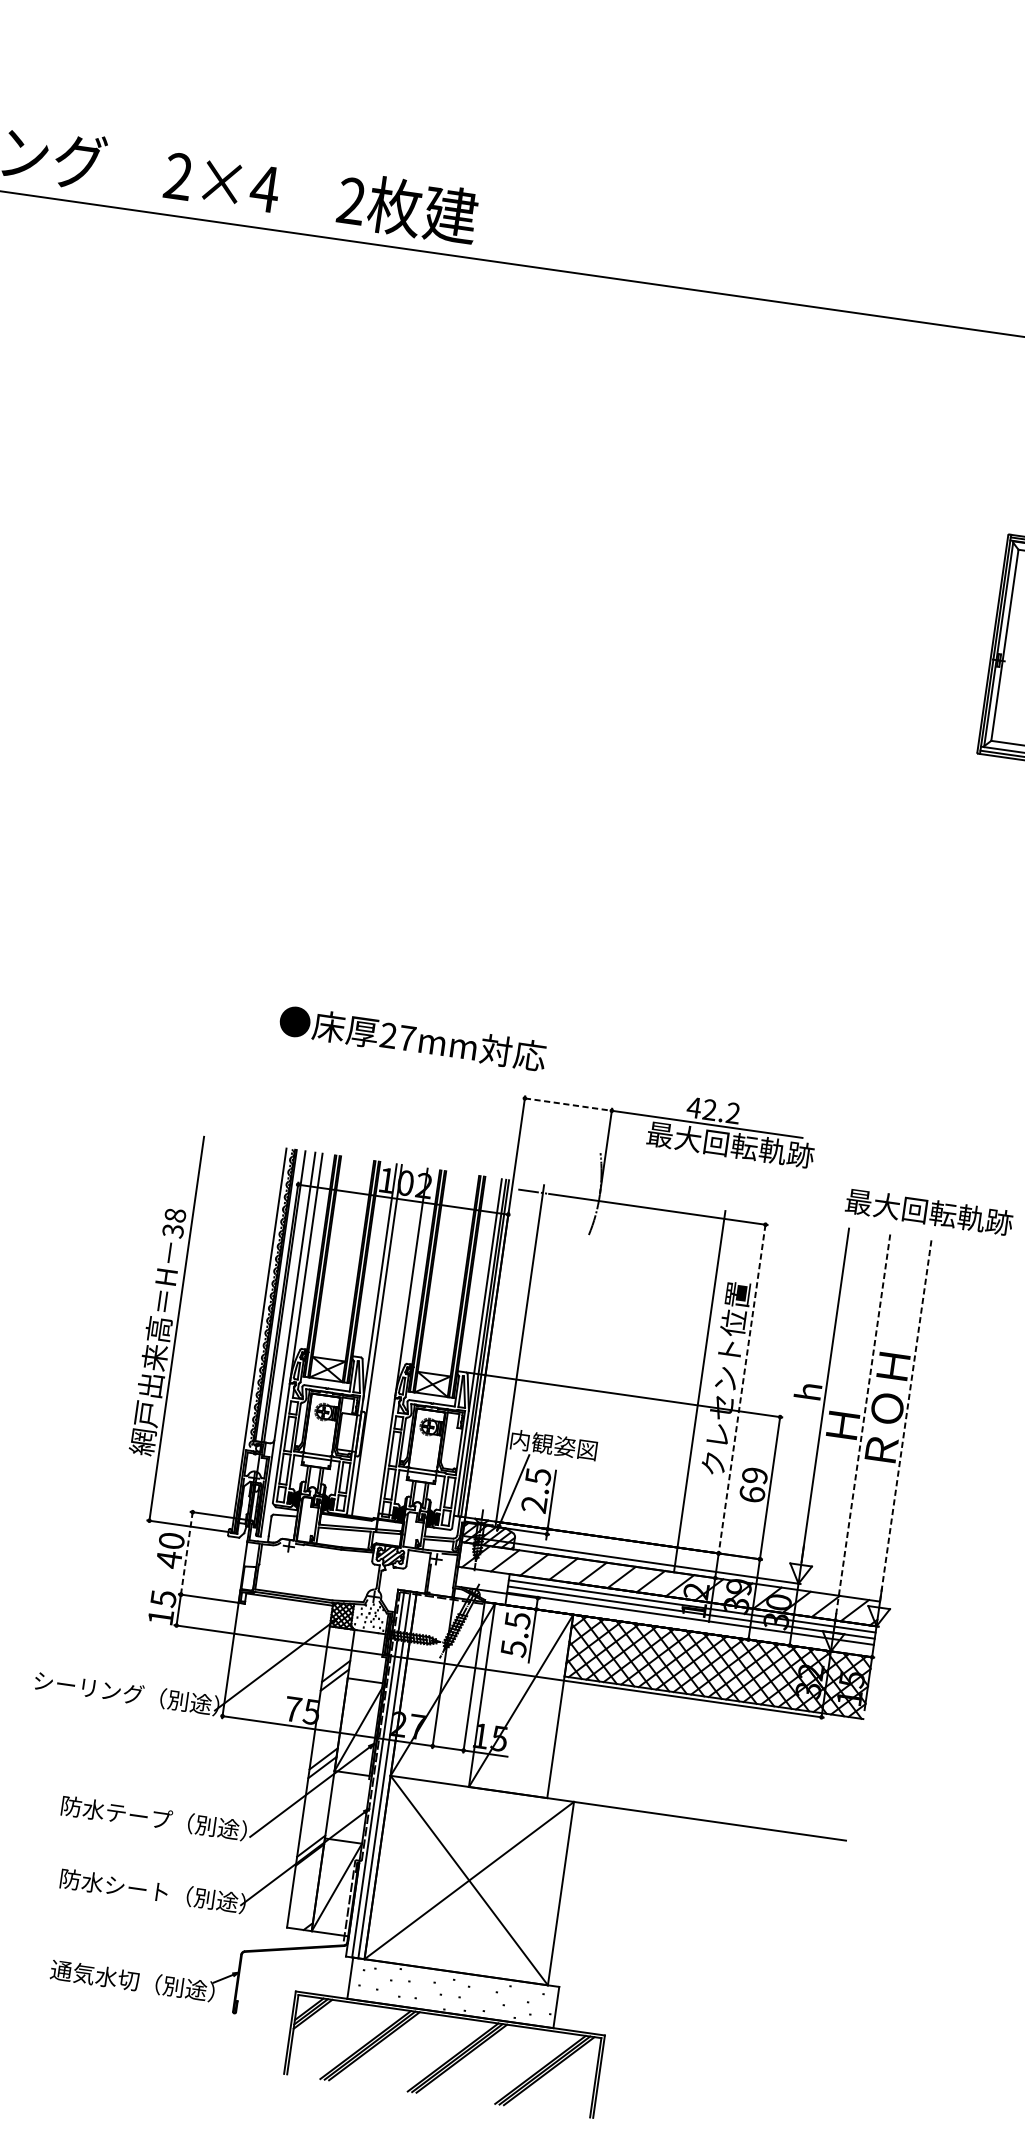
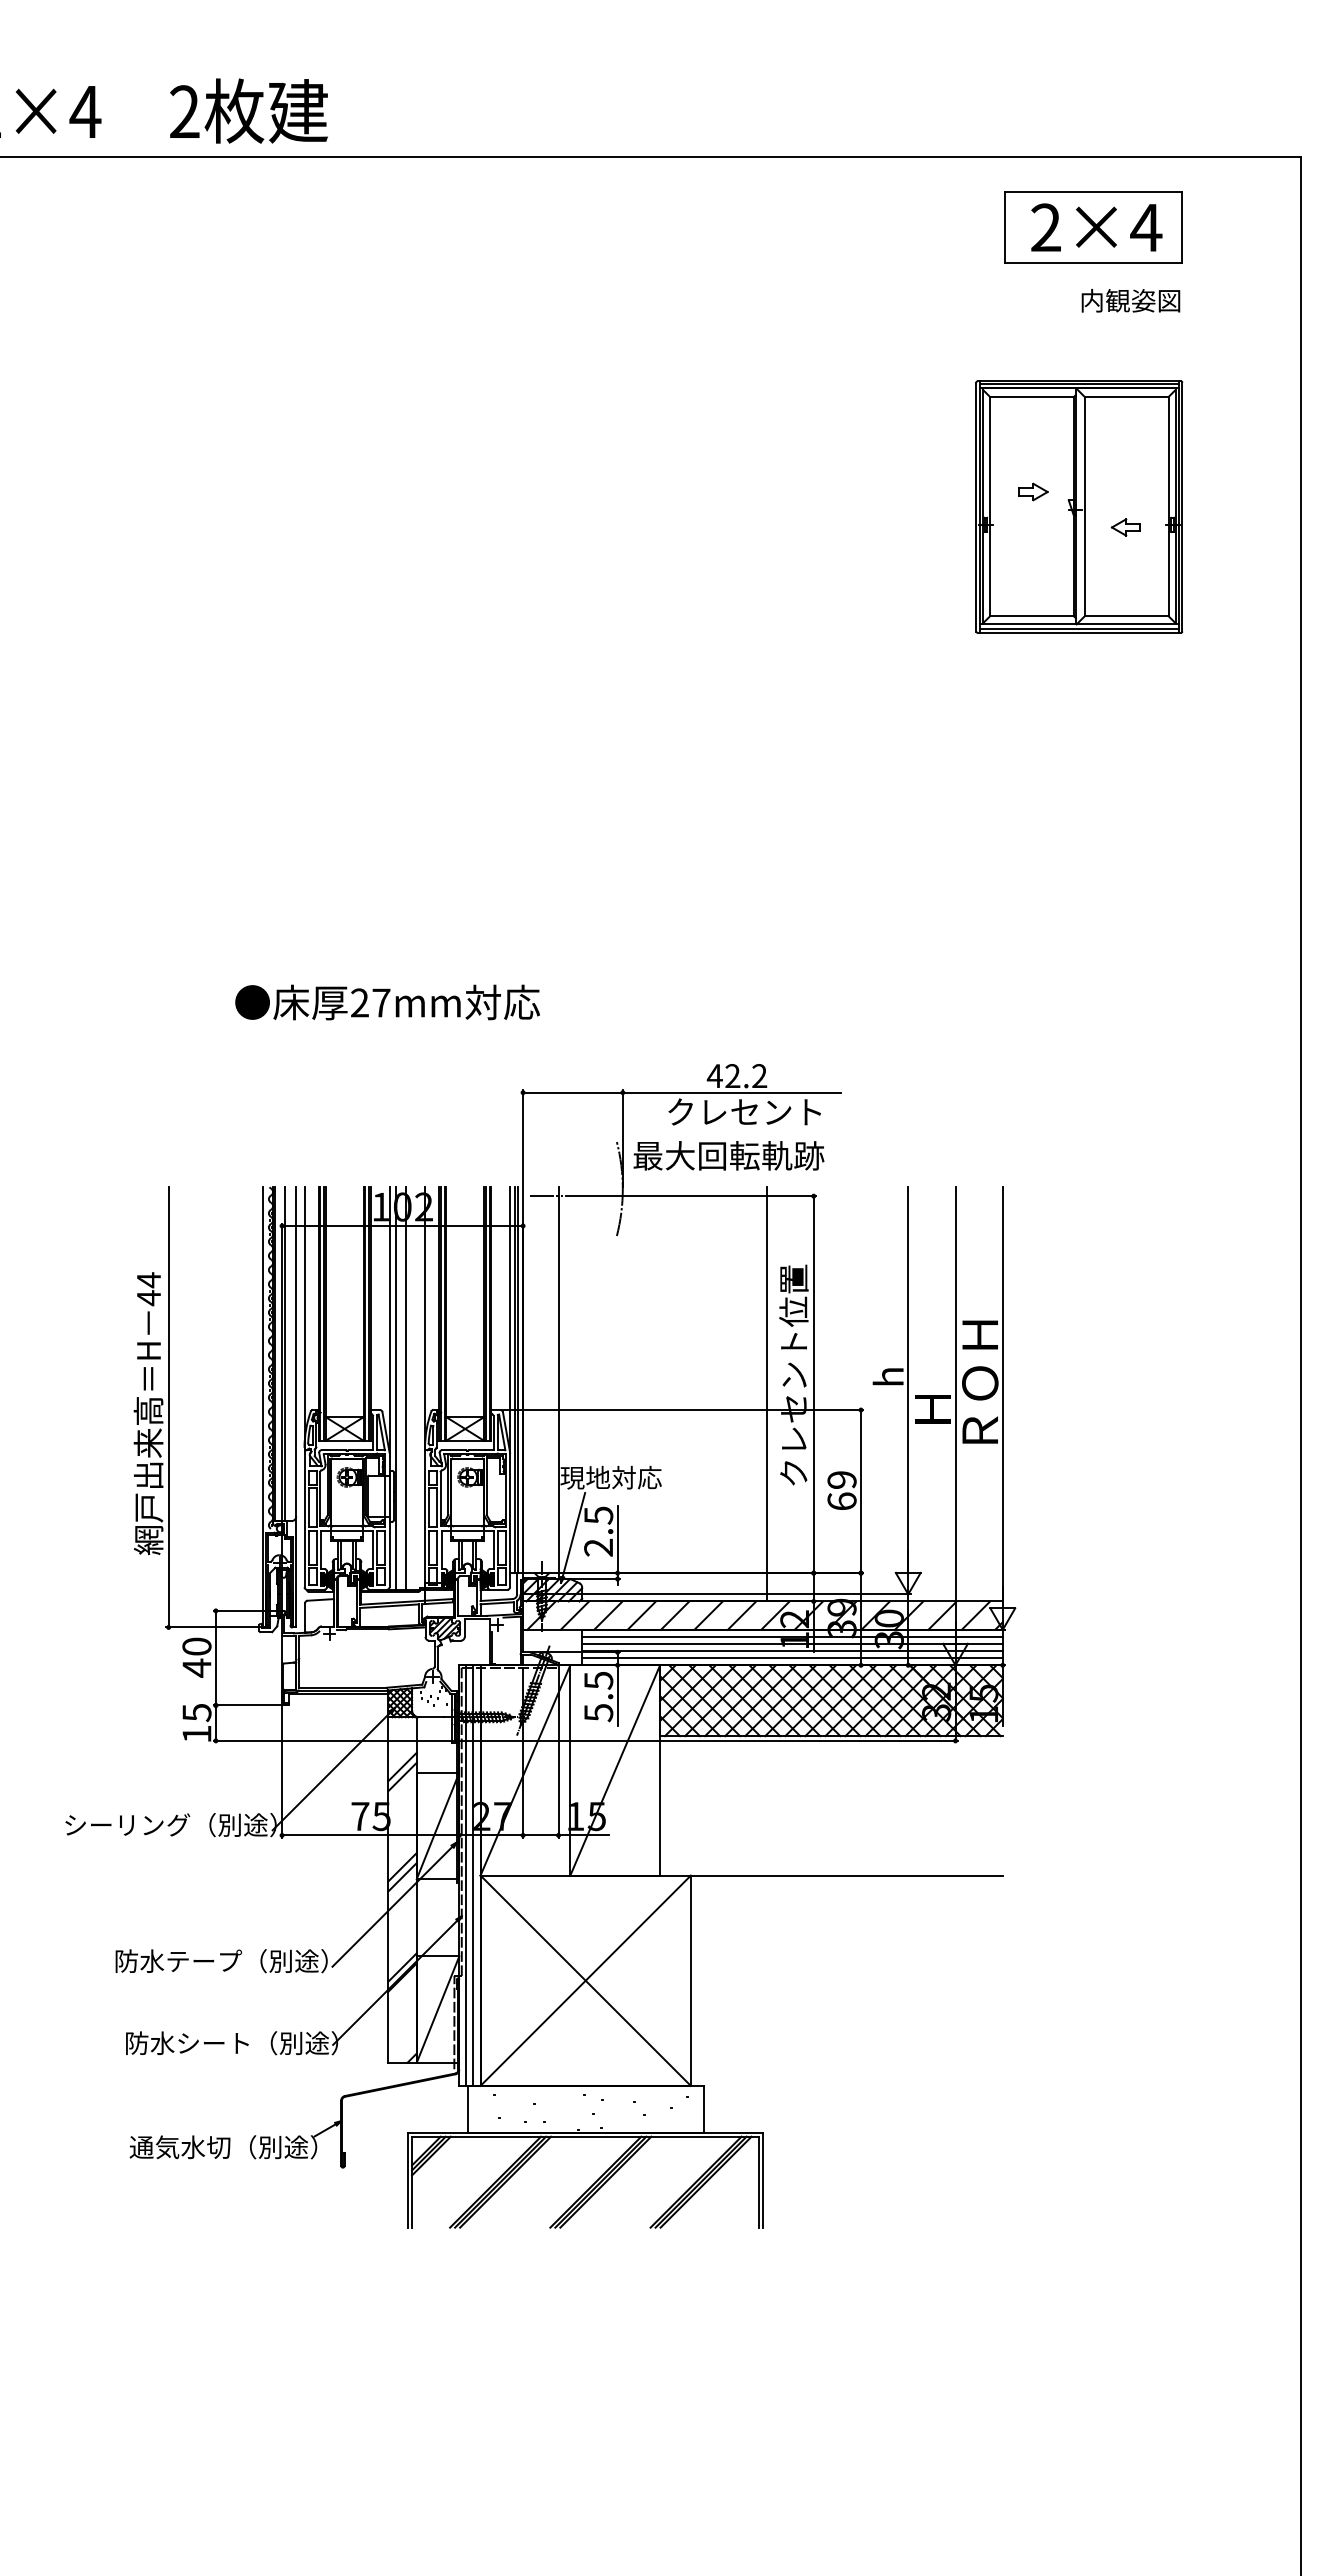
text: (412, 1038) -> (387, 1002), moved
line: (567, 1104) -> (572, 1092), dashed -> solid
text: (730, 1144) -> (761, 1111), 最大回転軌跡 -> クレセント
text: (929, 1211) -> (728, 1155), moved
text: (173, 1223) -> (148, 1289), 38 -> 44
line: (386, 1341) -> (406, 1388), added
line: (741, 1389) -> (813, 1385), dashed -> solid
line: (905, 1422) -> (1002, 1396), dashed -> solid
line: (862, 1431) -> (955, 1413), dashed -> solid
text: (553, 1444) -> (610, 1477), 内観姿図 -> 現地対応
line: (186, 1552) -> (215, 1657), dashed -> solid
line: (689, 1625) -> (792, 1658), added

